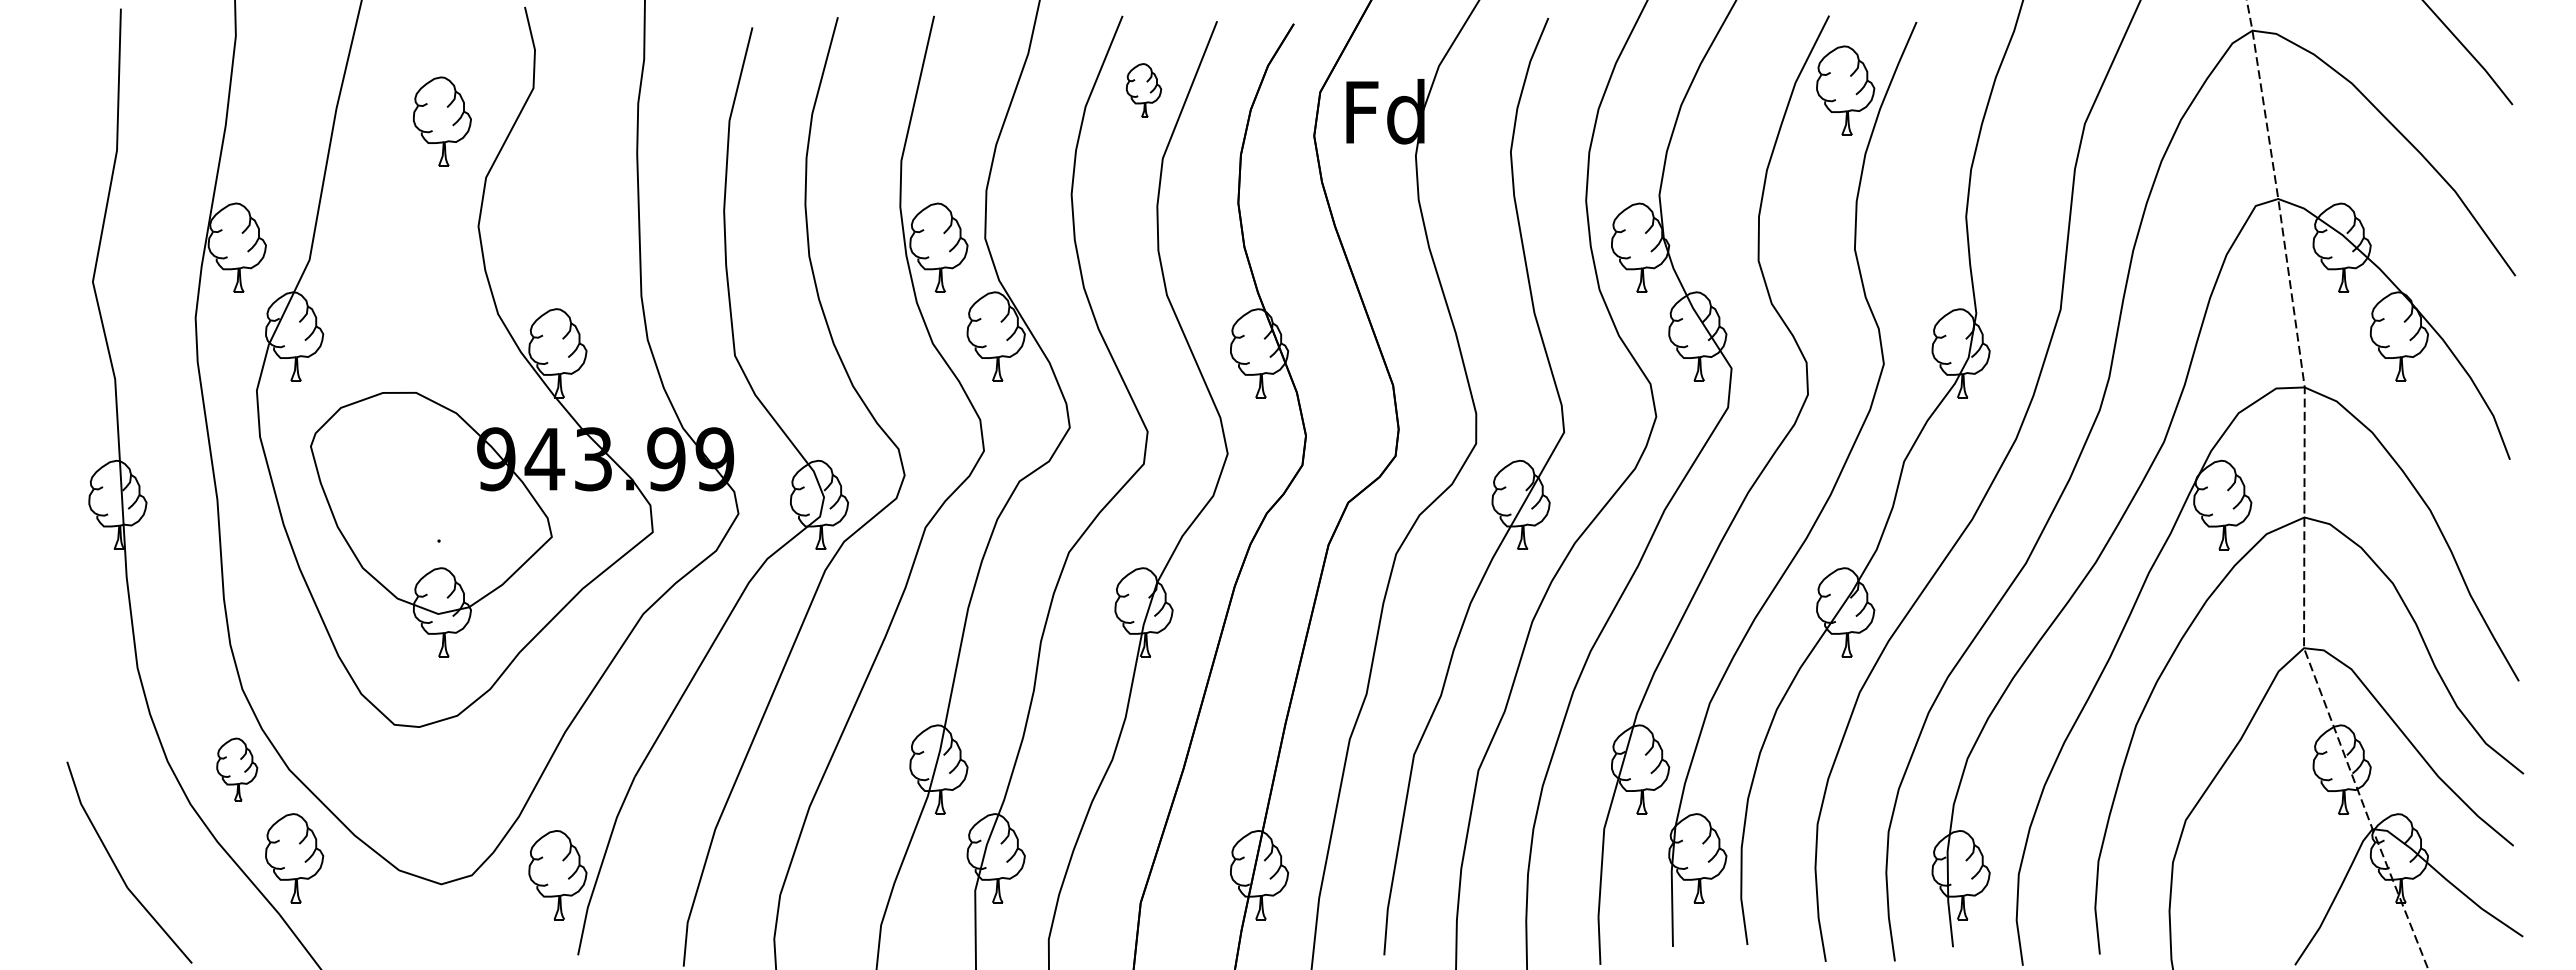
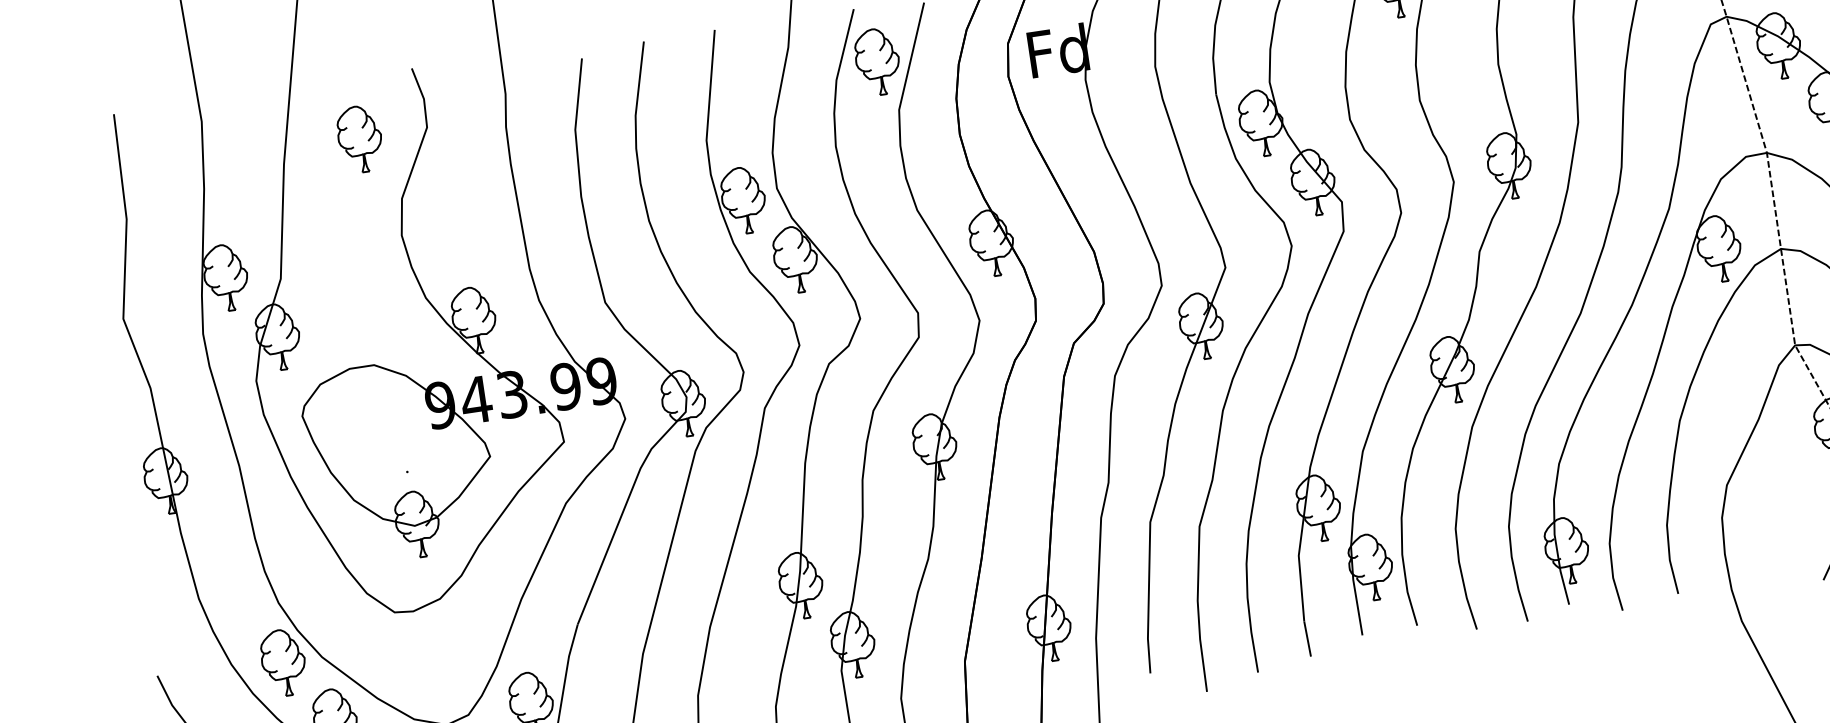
part: (1143, 90) -> (877, 61), size x1.67
part: (442, 121) -> (360, 139), moved
part: (236, 769) -> (283, 662), size x1.43

